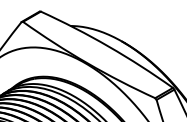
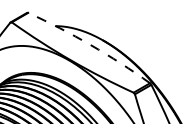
arc: (108, 46) -> (90, 45), solid -> dashed

